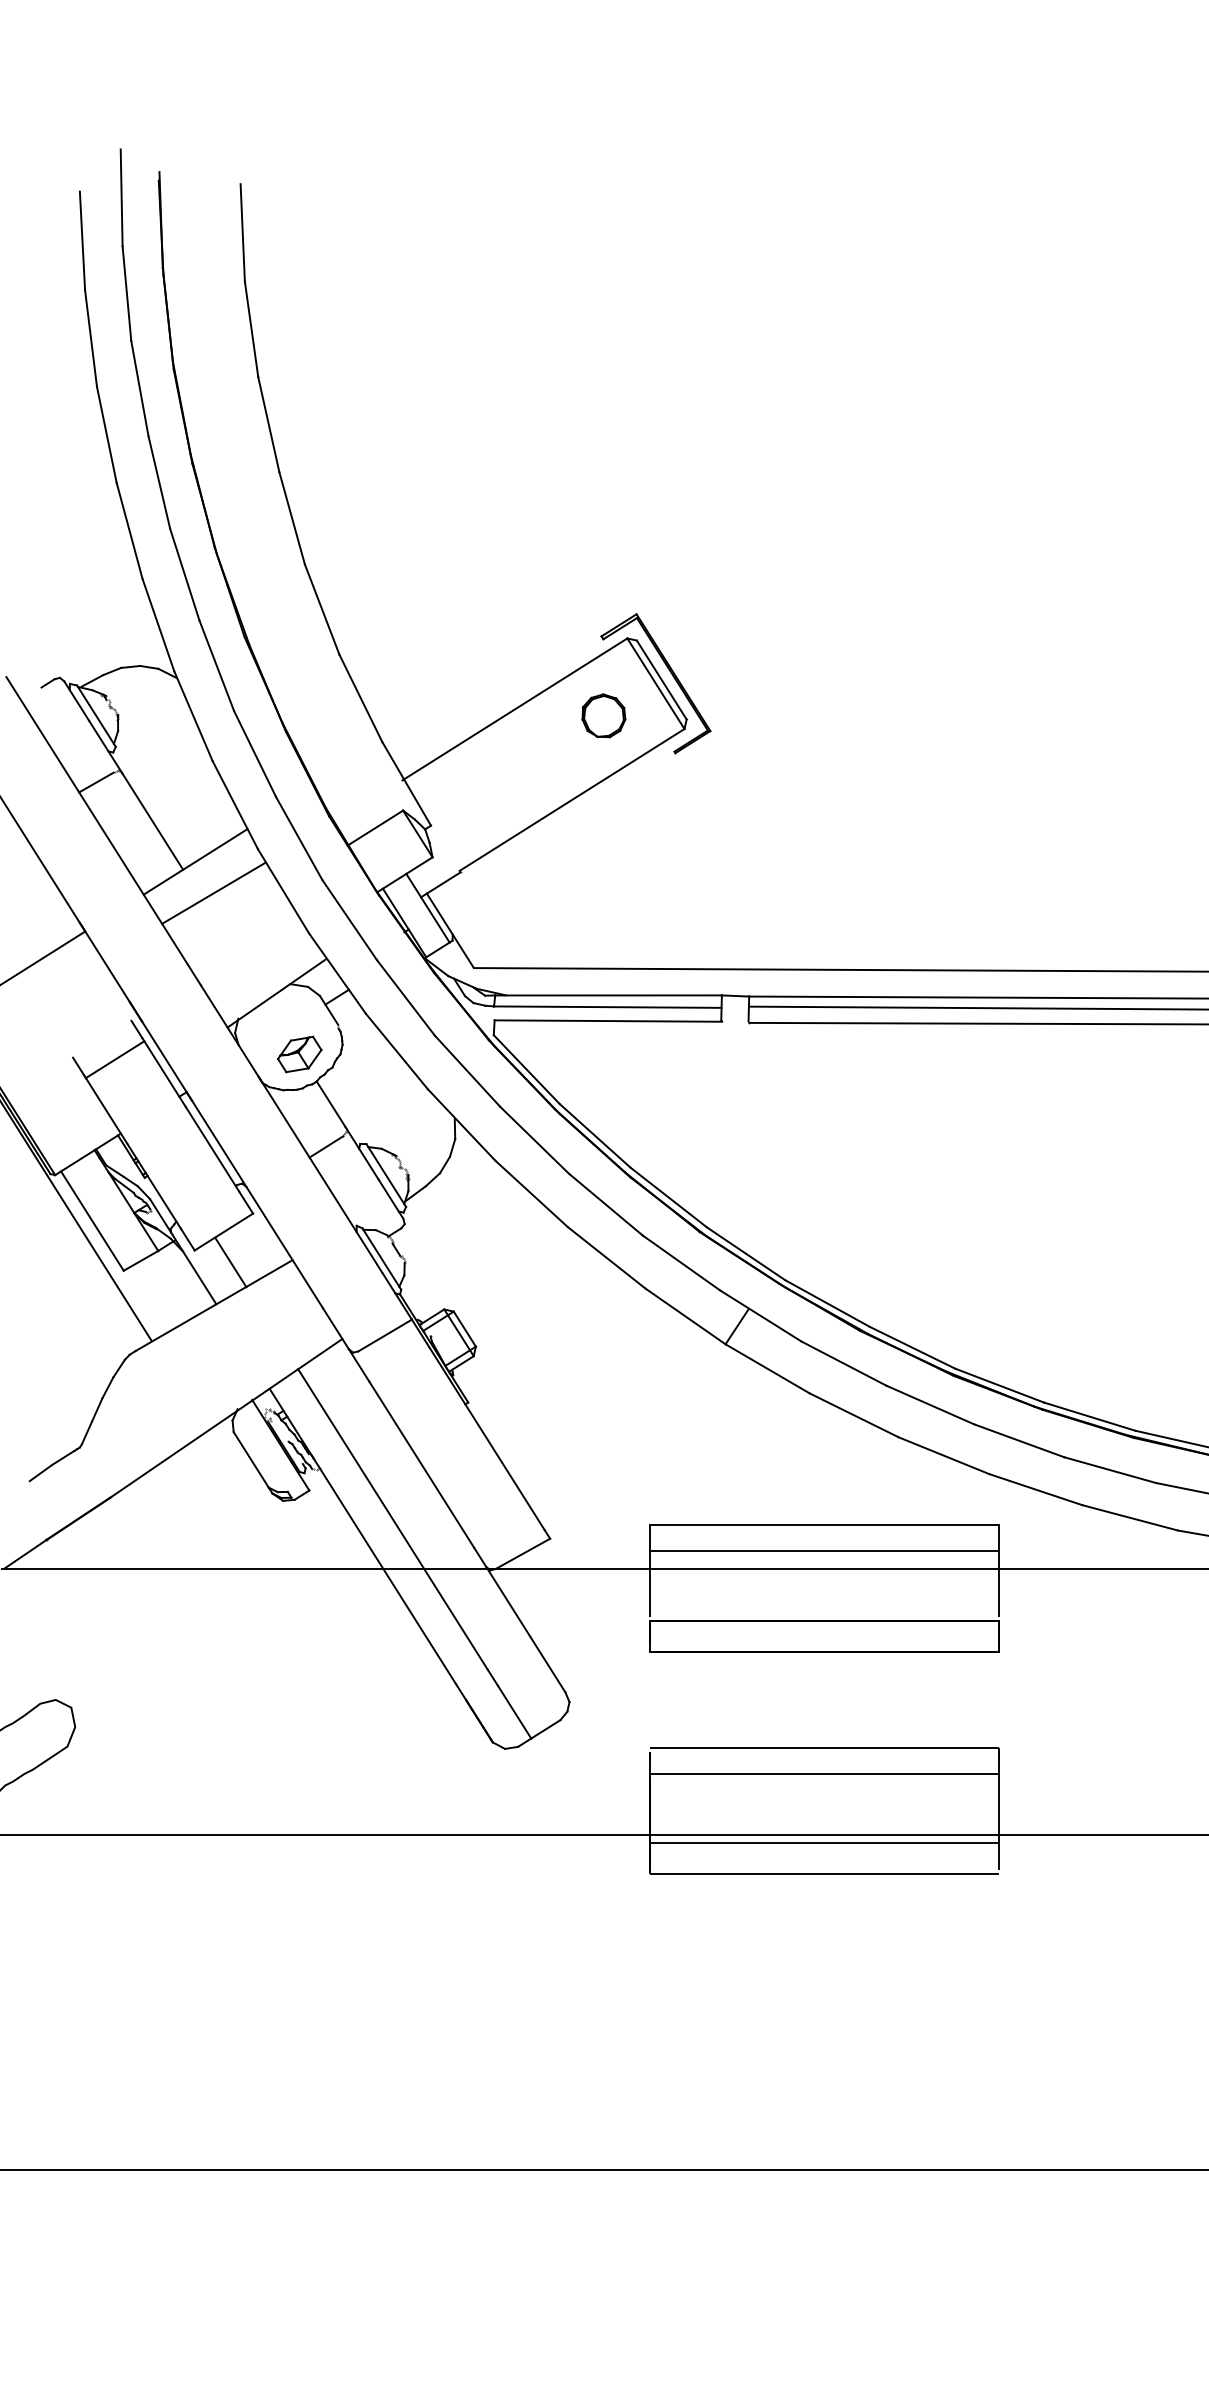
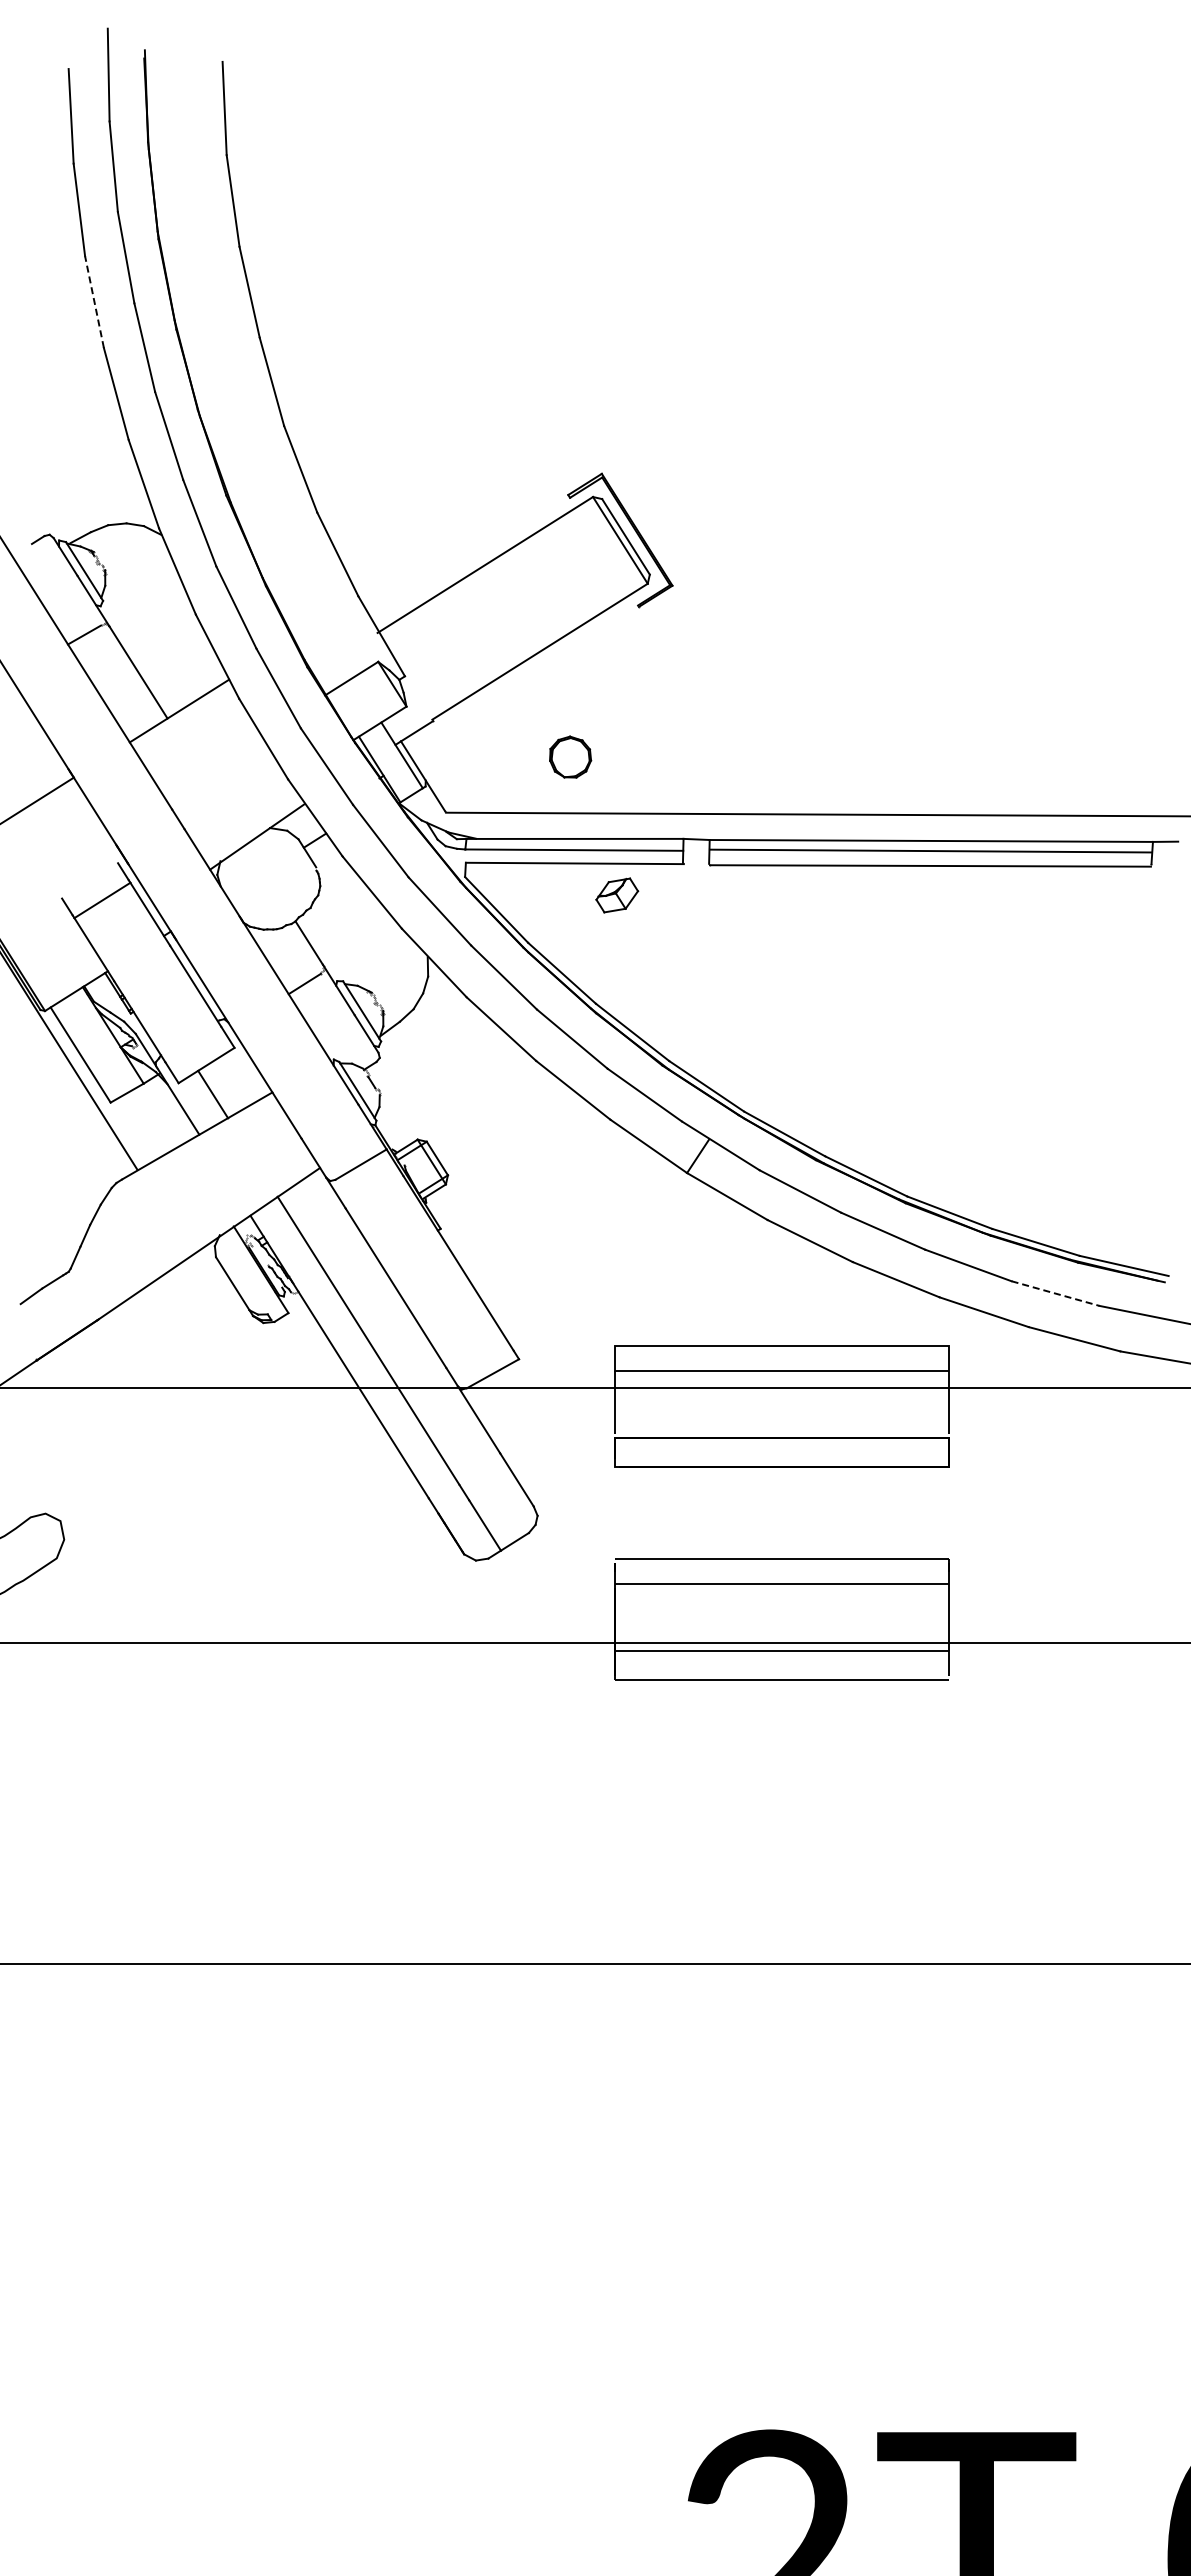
line: (106, 435) -> (94, 302), solid -> dashed
part: (603, 715) -> (570, 756), moved
line: (213, 893) -> (196, 741), removed
part: (300, 1054) -> (617, 895), moved
line: (1110, 1470) -> (1055, 1293), solid -> dashed

